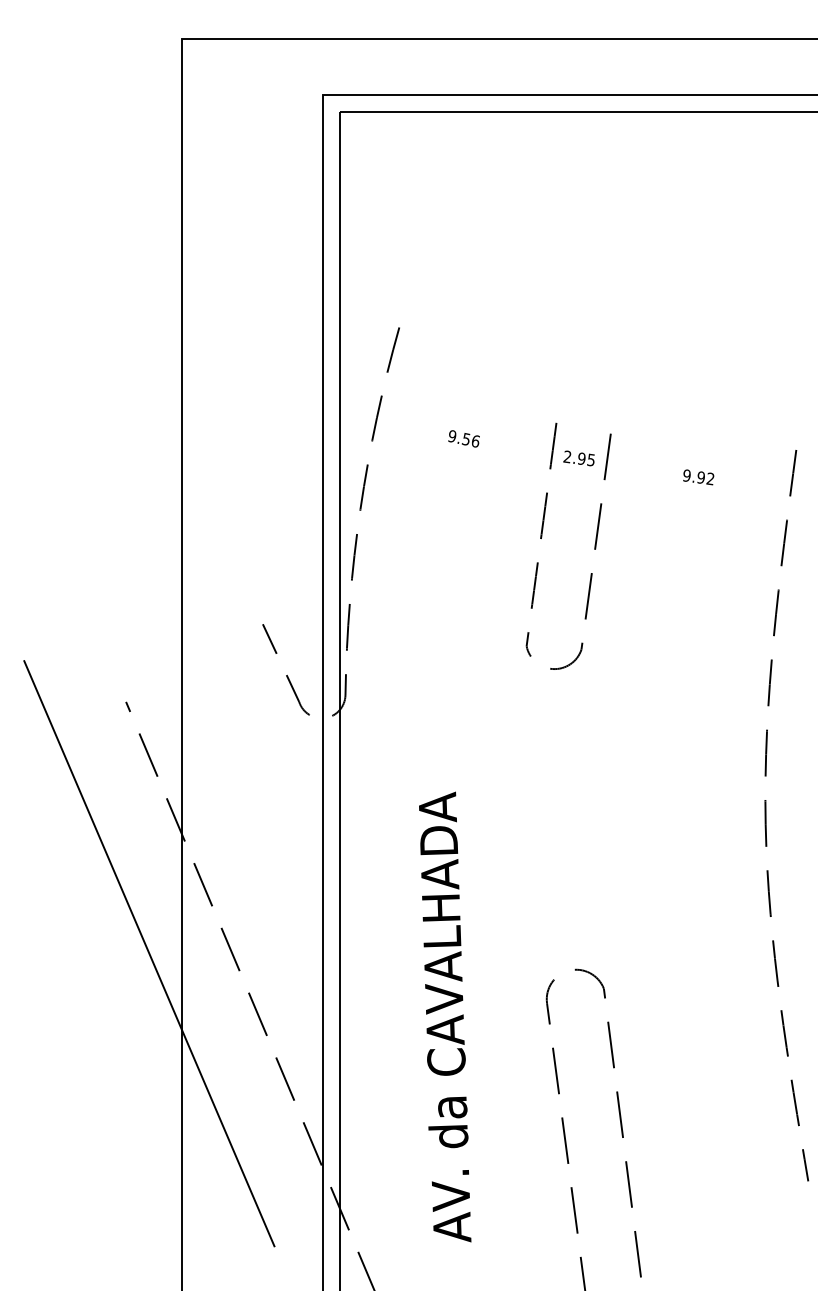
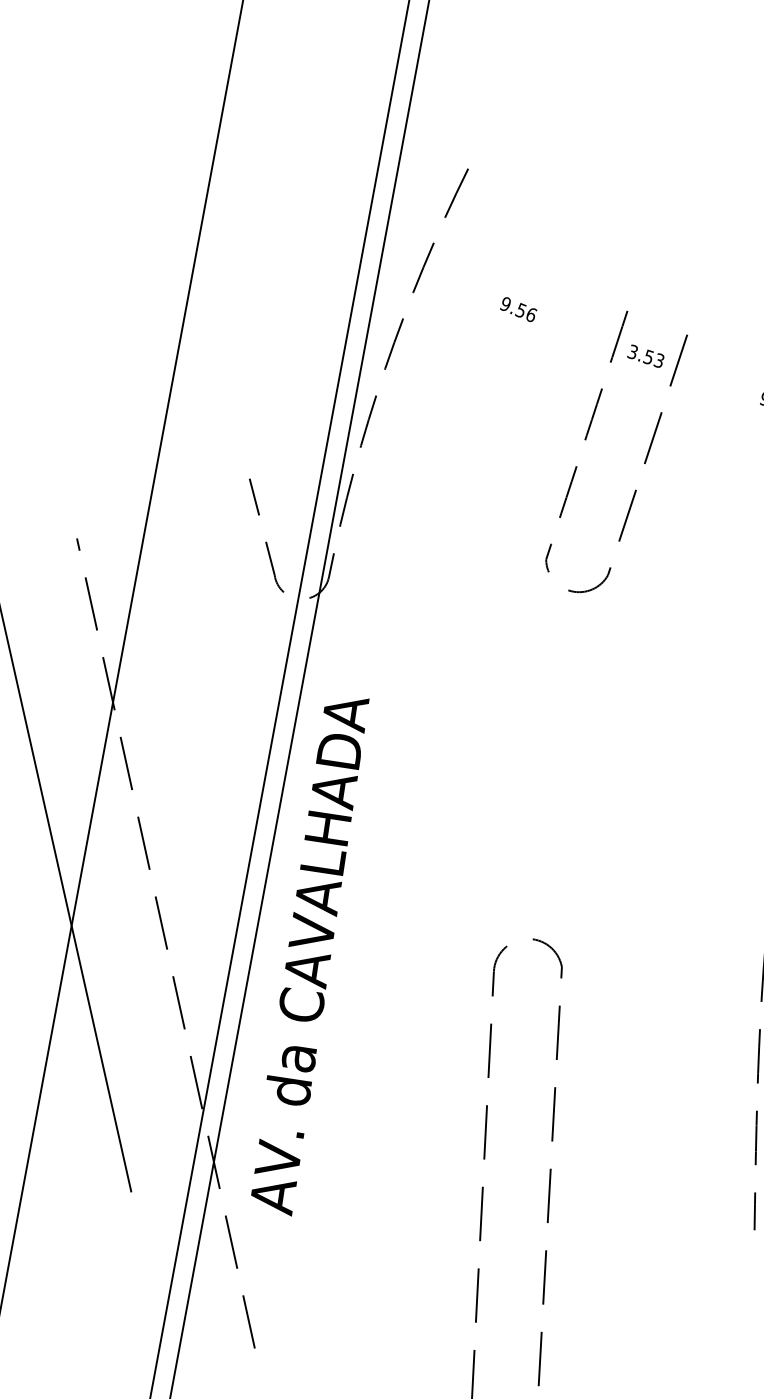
text: (578, 457) -> (645, 355), 2.95 -> 3.53
text: (445, 1016) -> (310, 953), moved

